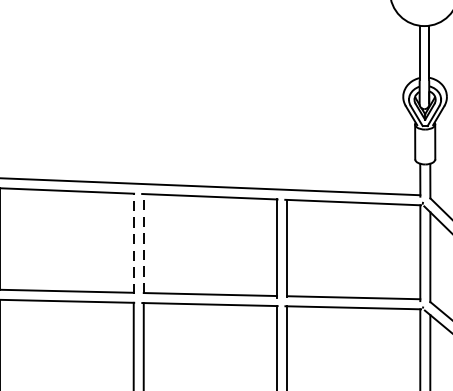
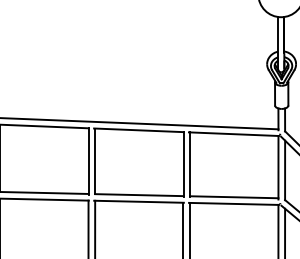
line: (133, 243) -> (88, 161), dashed -> solid
line: (144, 243) -> (95, 161), dashed -> solid

